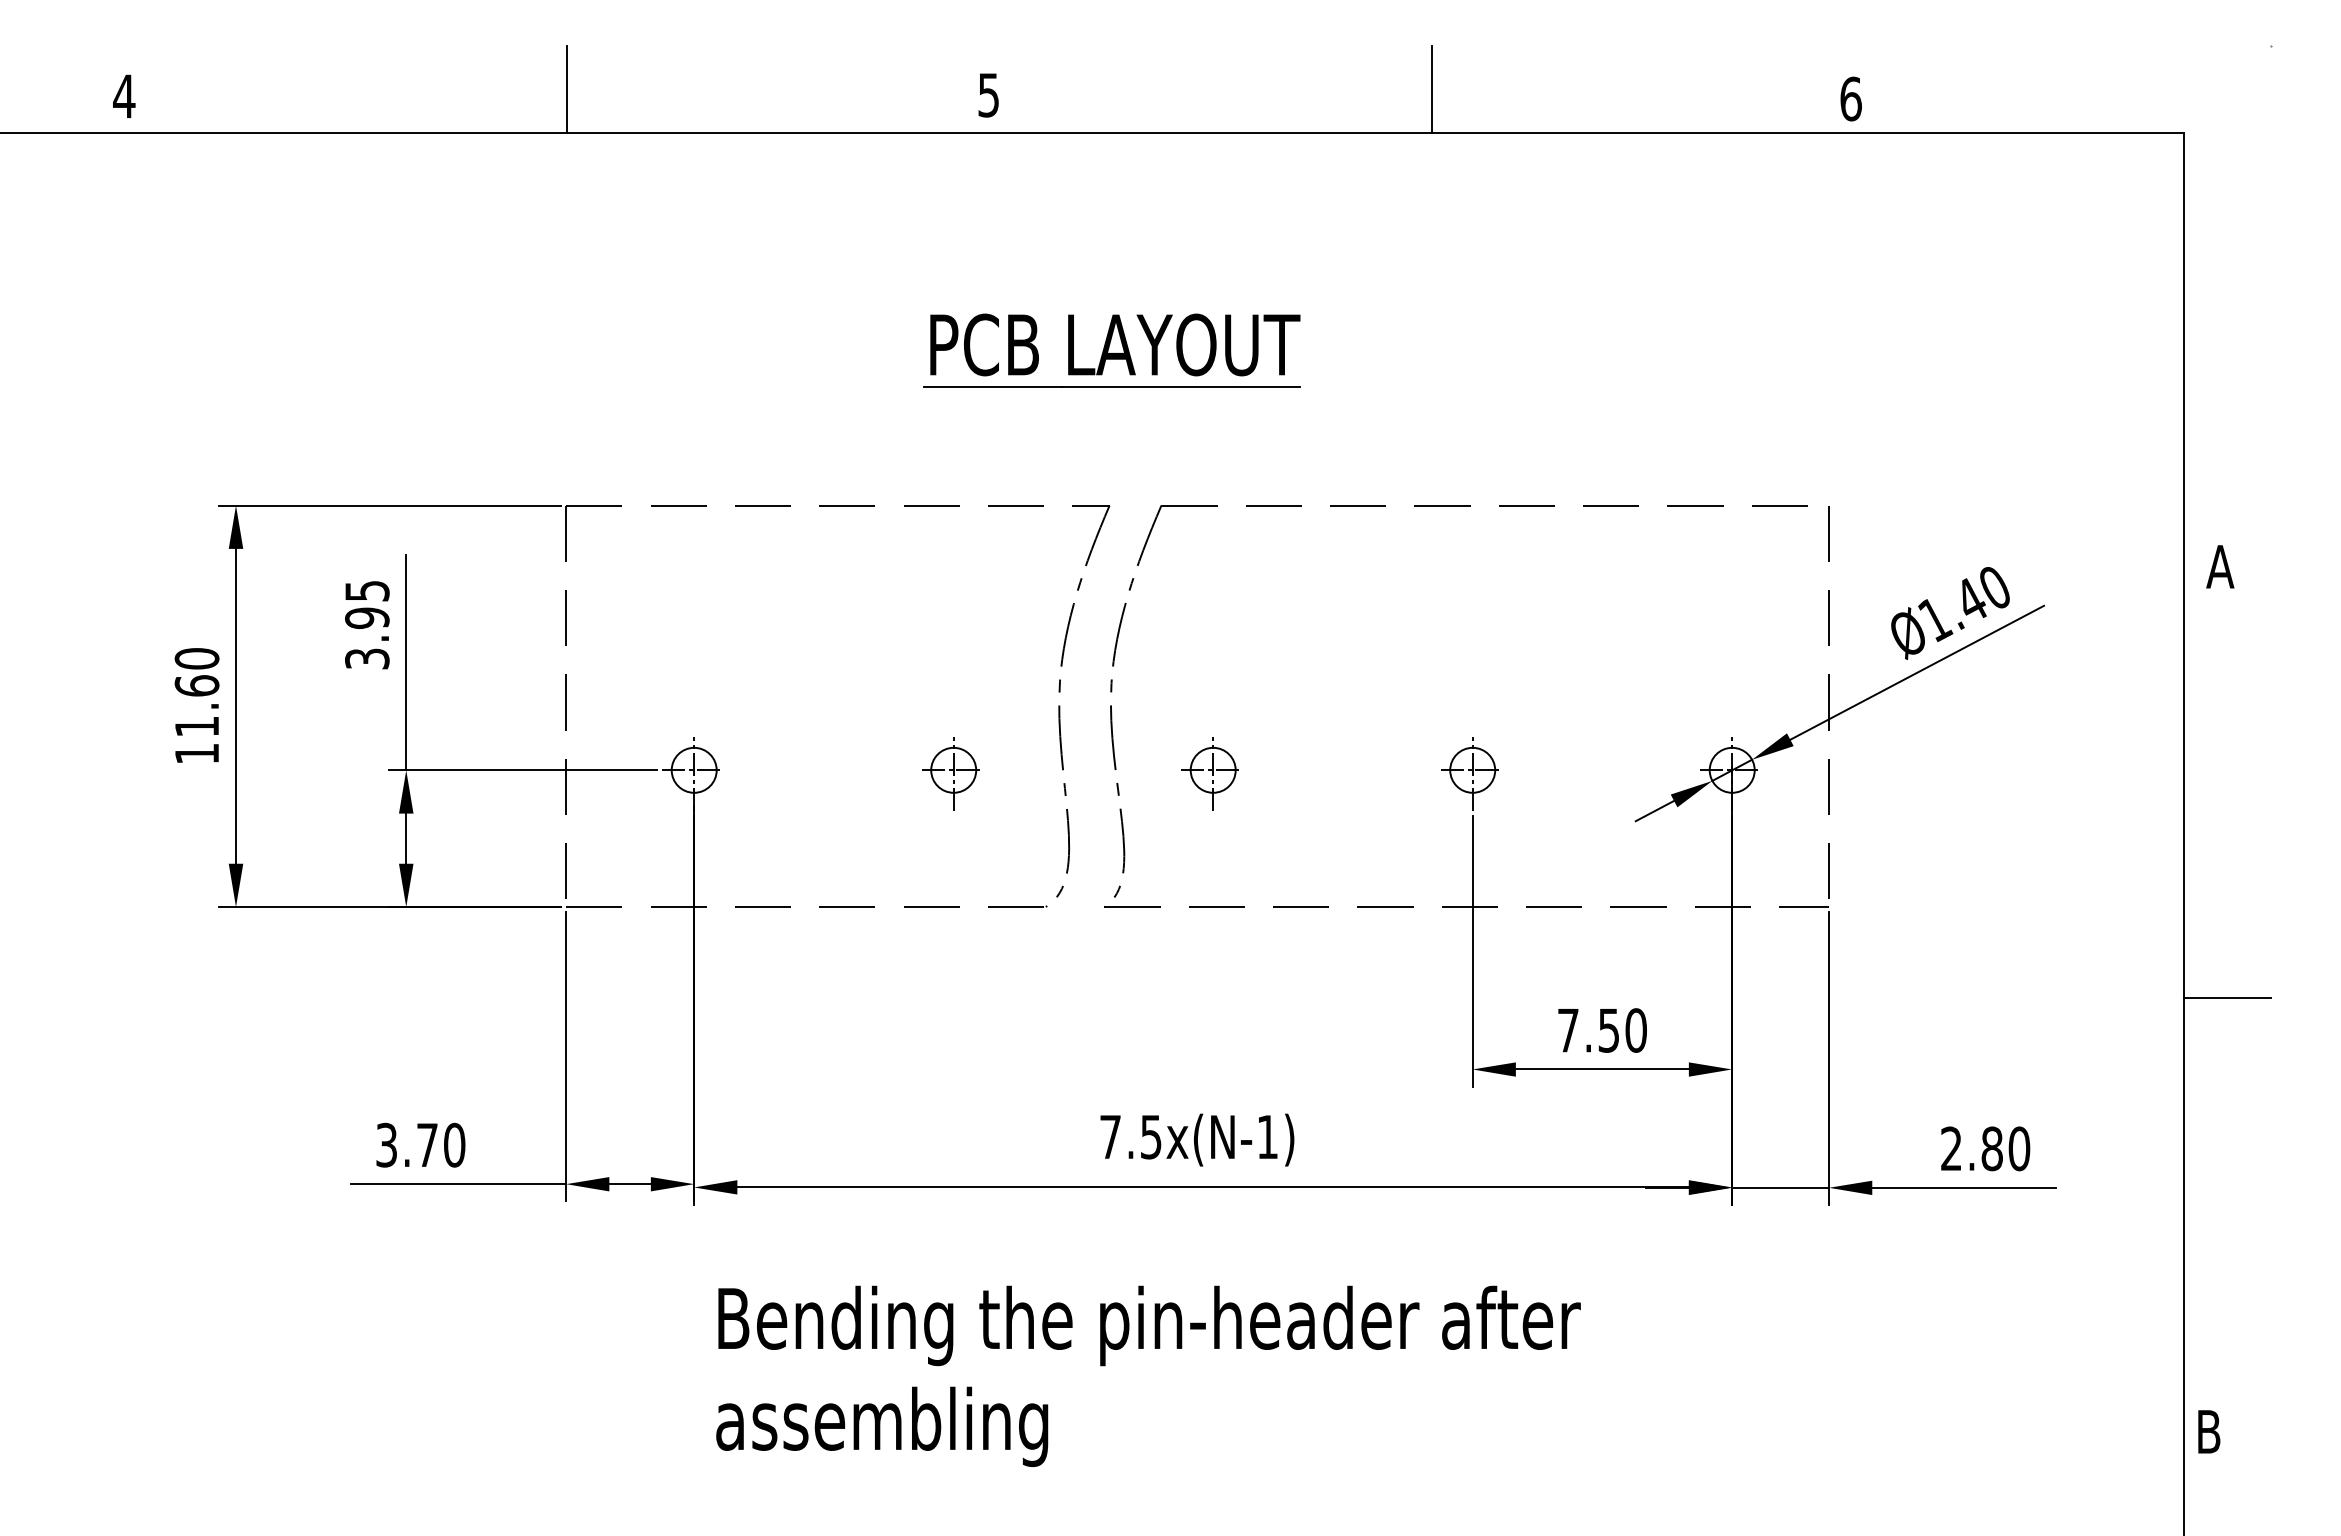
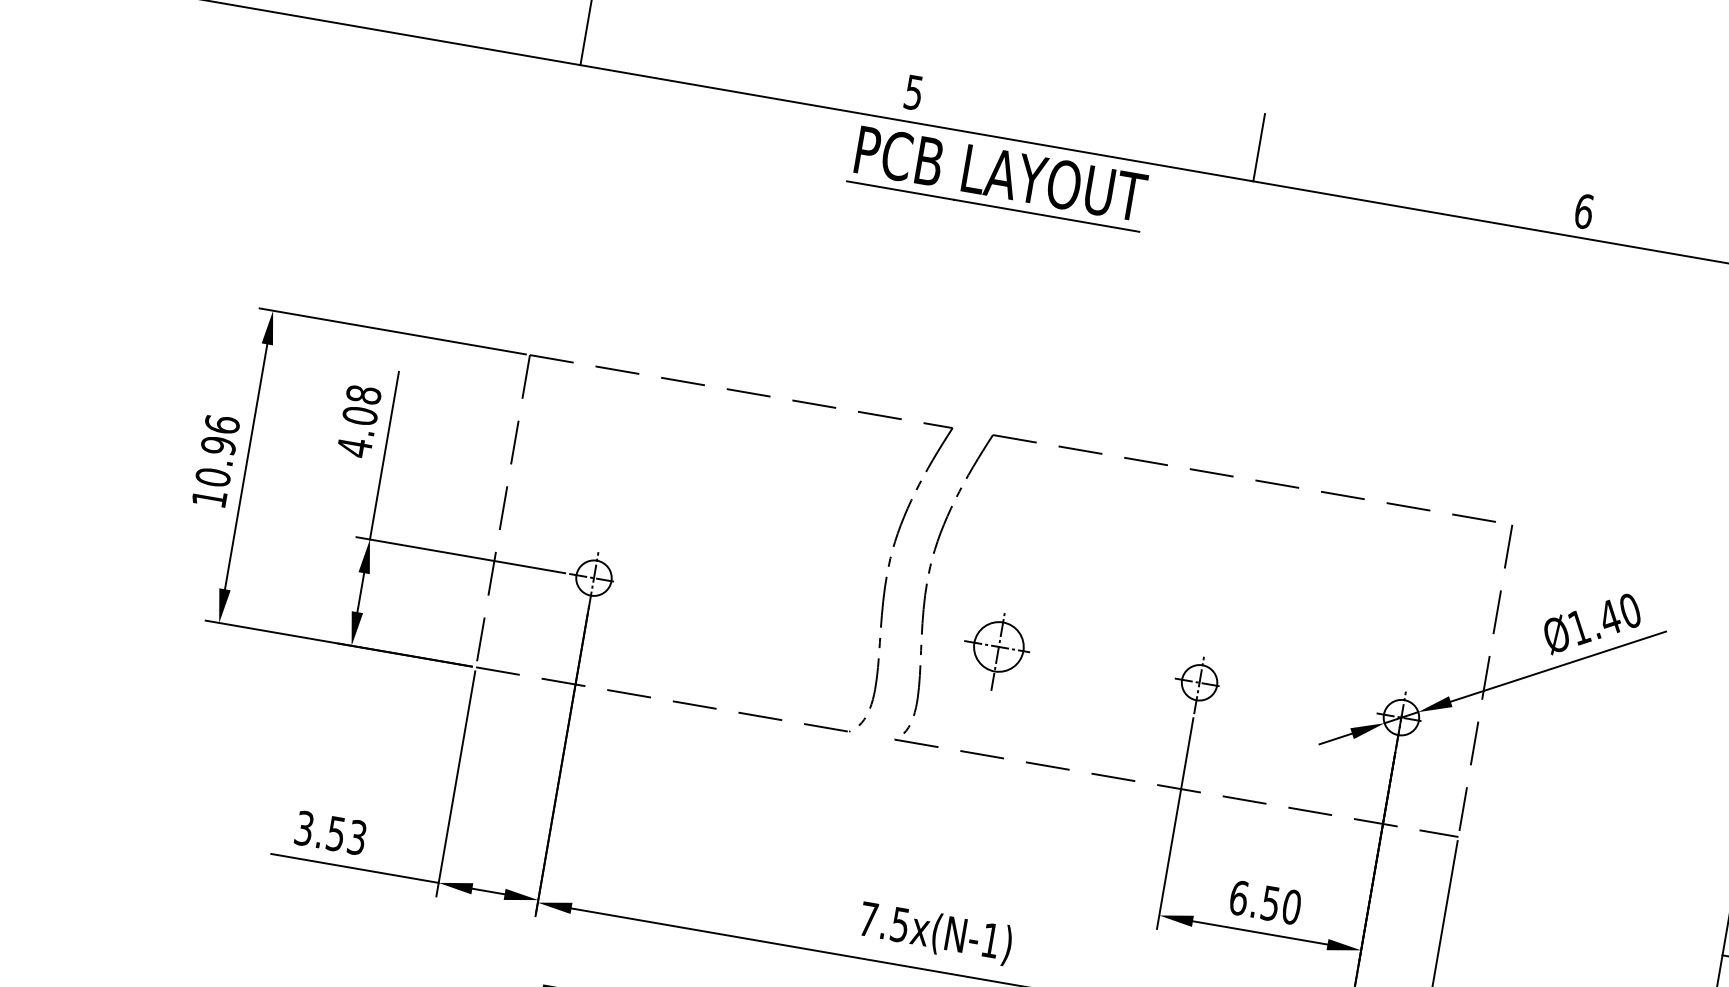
part: (1111, 350) -> (997, 177), moved
text: (367, 625) -> (359, 421), 3.95 -> 4.08
text: (196, 692) -> (217, 450), 11.60 -> 10.96
part: (950, 773) -> (792, 615), removed
part: (1209, 773) -> (994, 649), size x1.4
text: (1568, 1030) -> (1239, 898), 7.50 -> 6.50
text: (441, 1145) -> (346, 836), 3.70 -> 3.53

